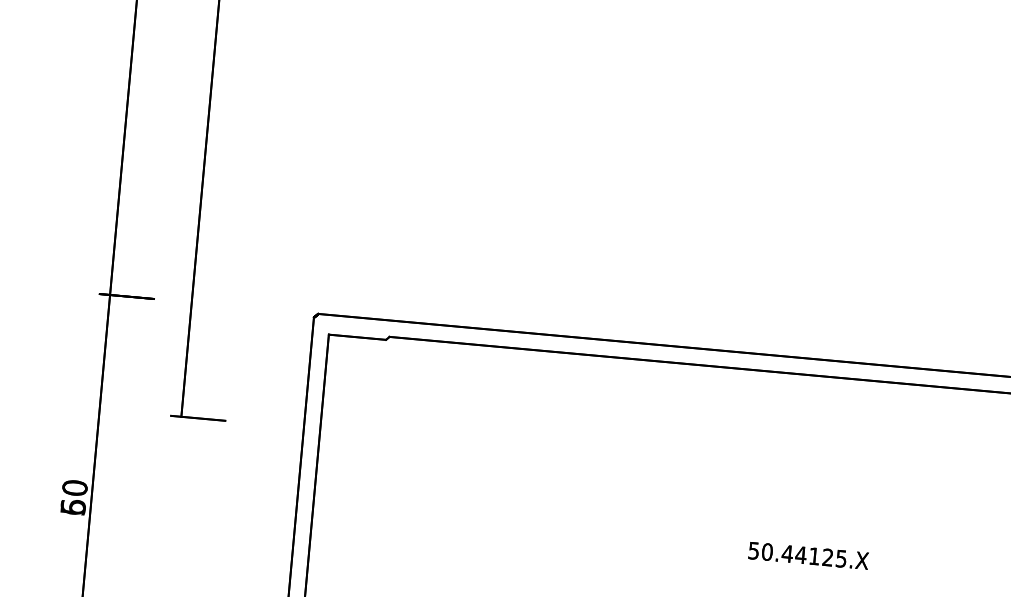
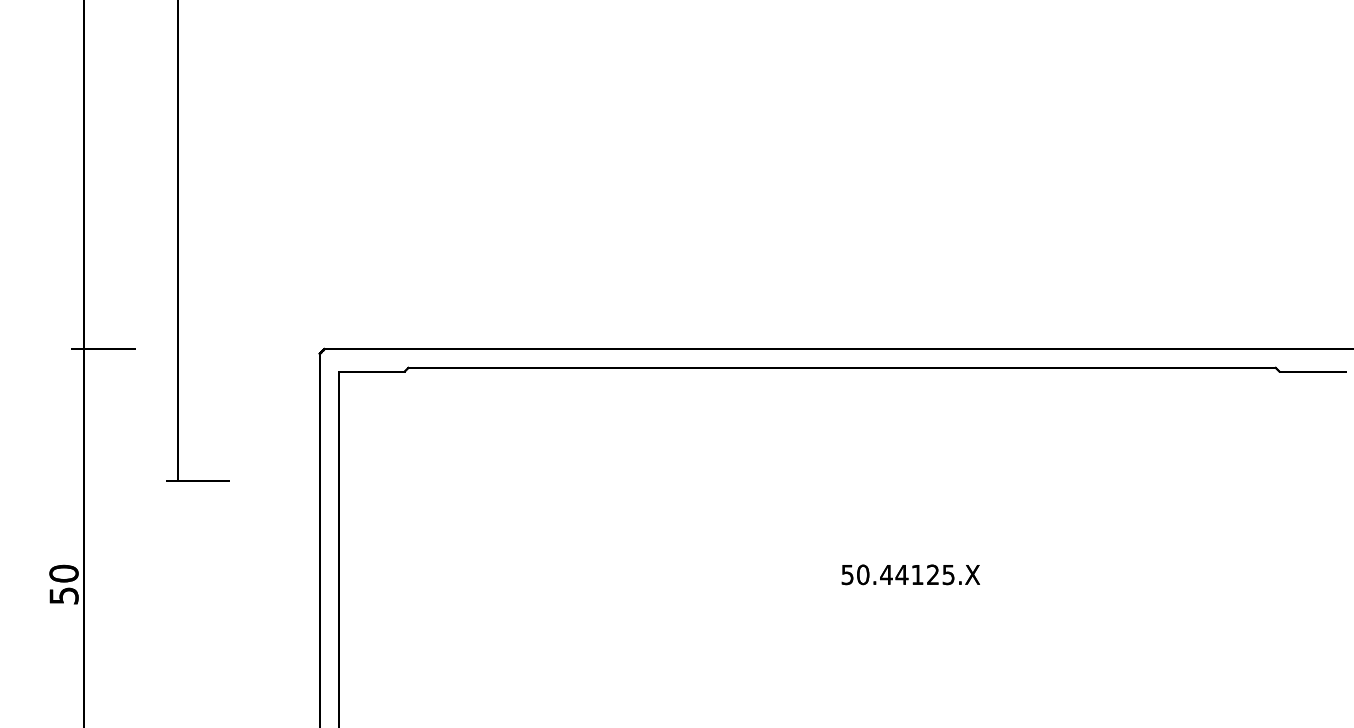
text: (72, 506) -> (63, 595), 60 -> 50

